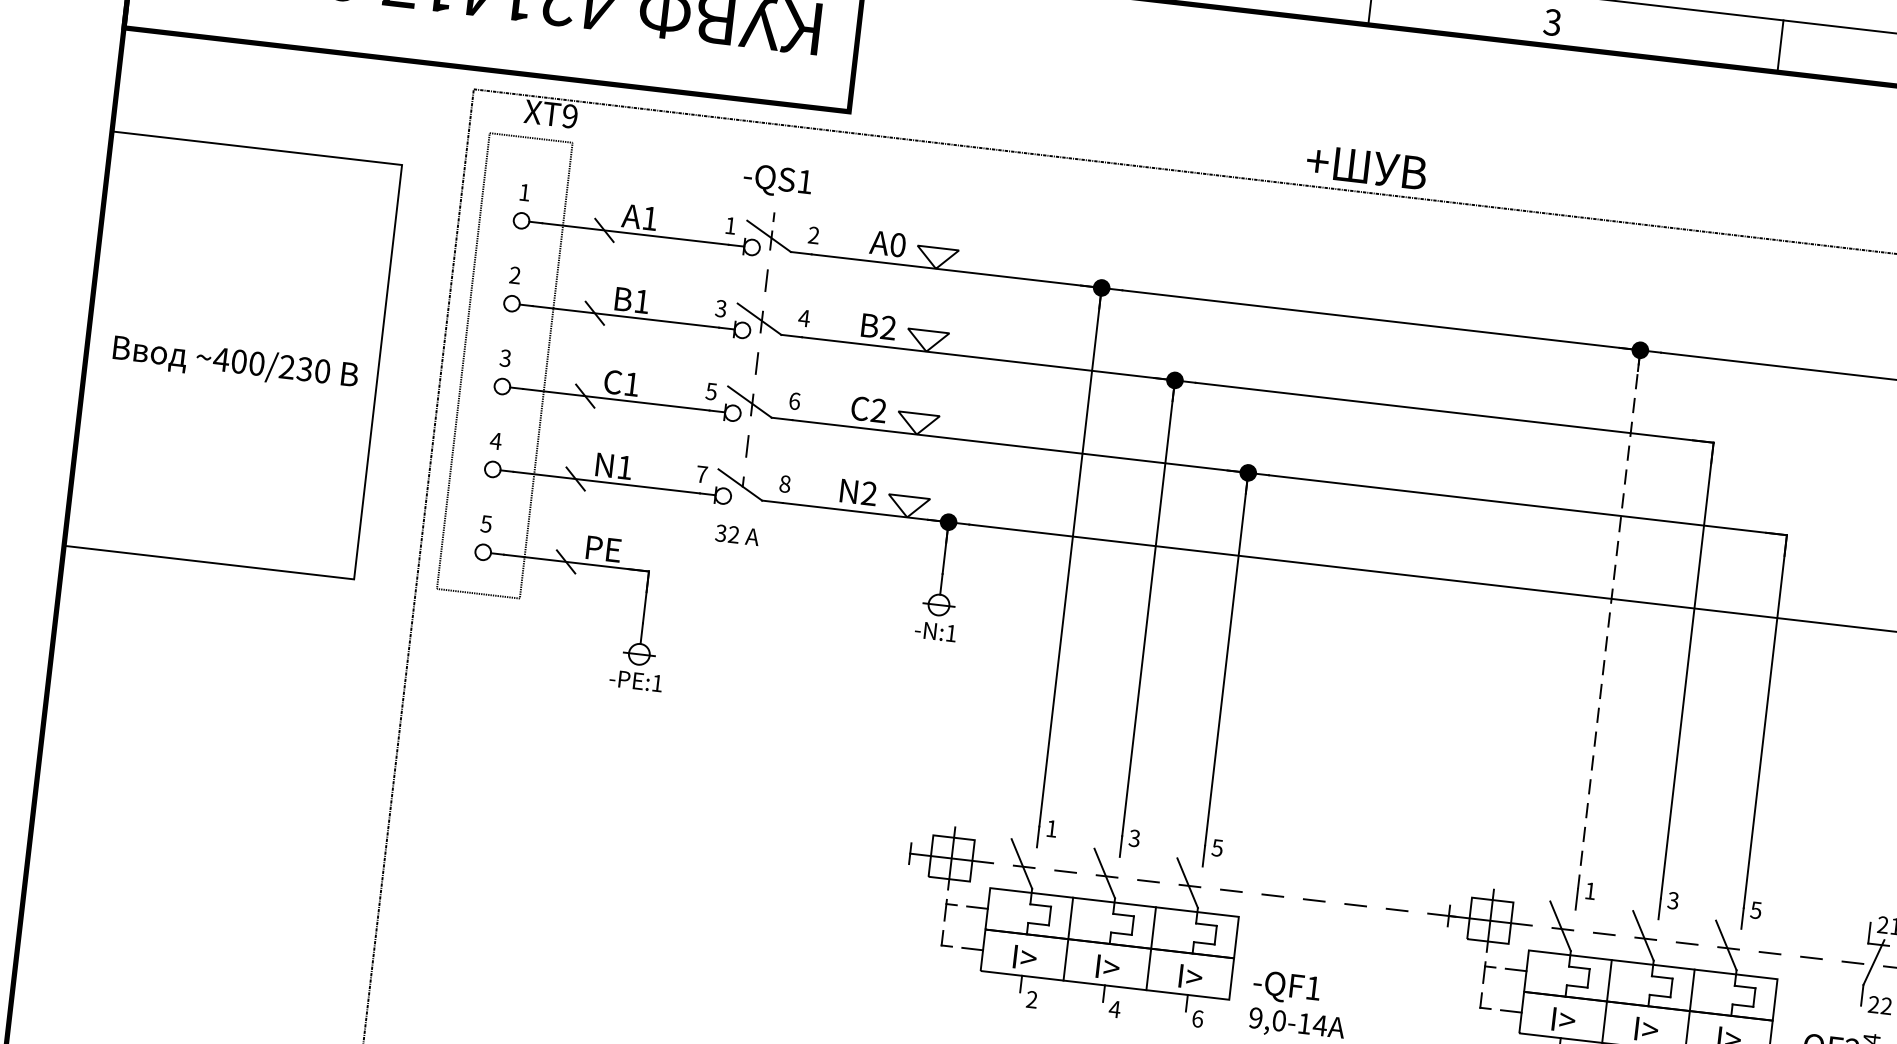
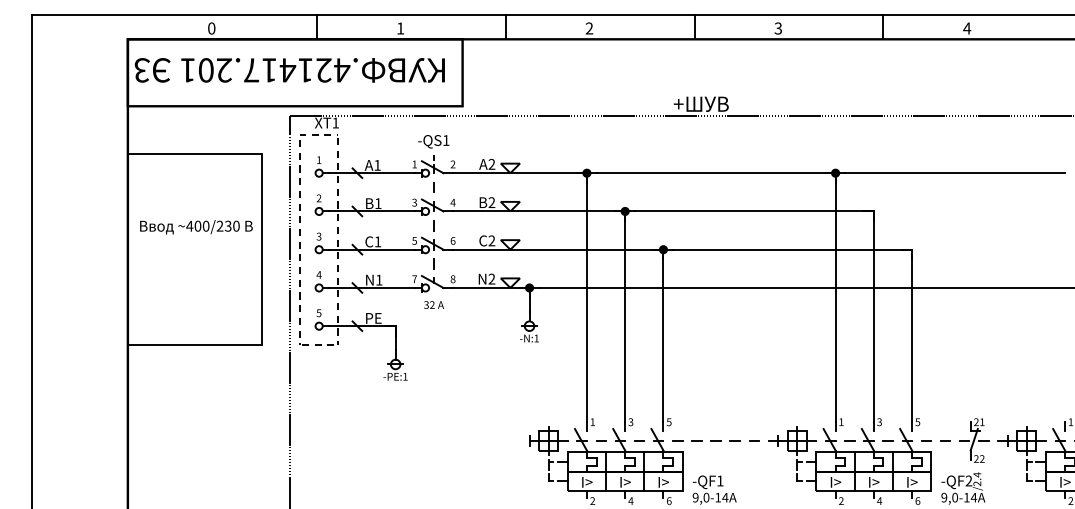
text: (569, 115) -> (335, 122), XT9 -> XT1
text: (897, 245) -> (491, 164), 0 -> 2
text: (235, 364) -> (196, 227), moved
line: (1608, 621) -> (835, 298), dashed -> solid

